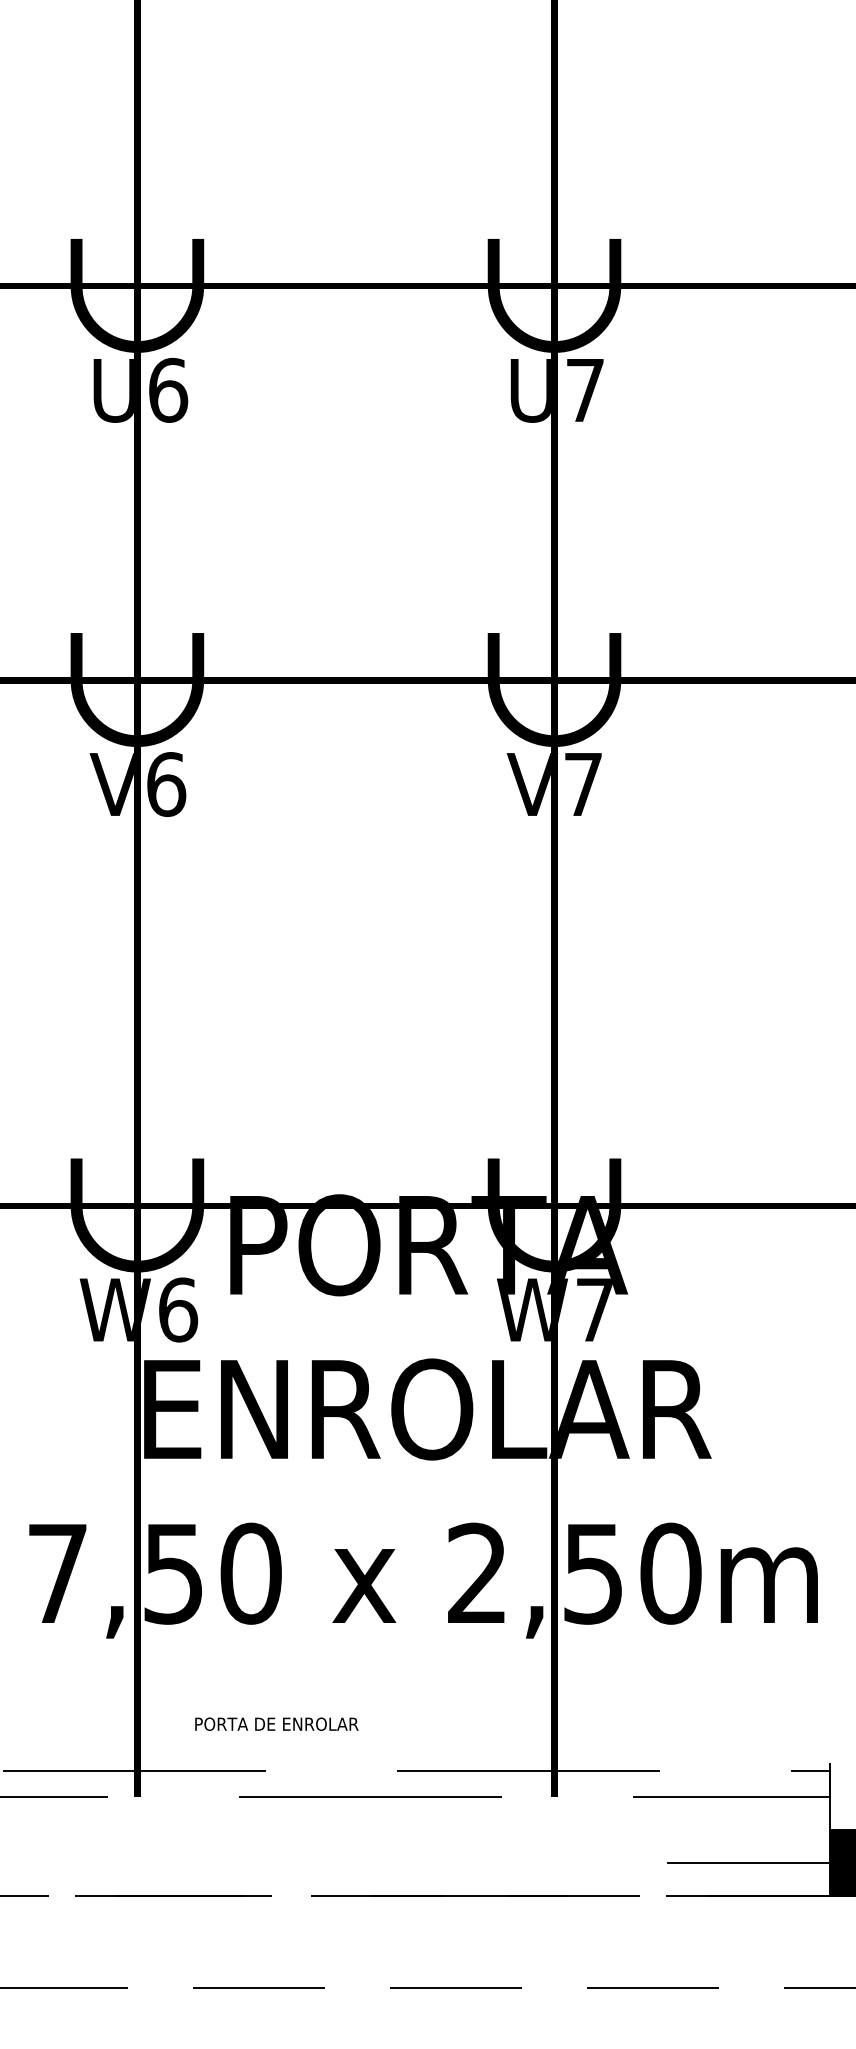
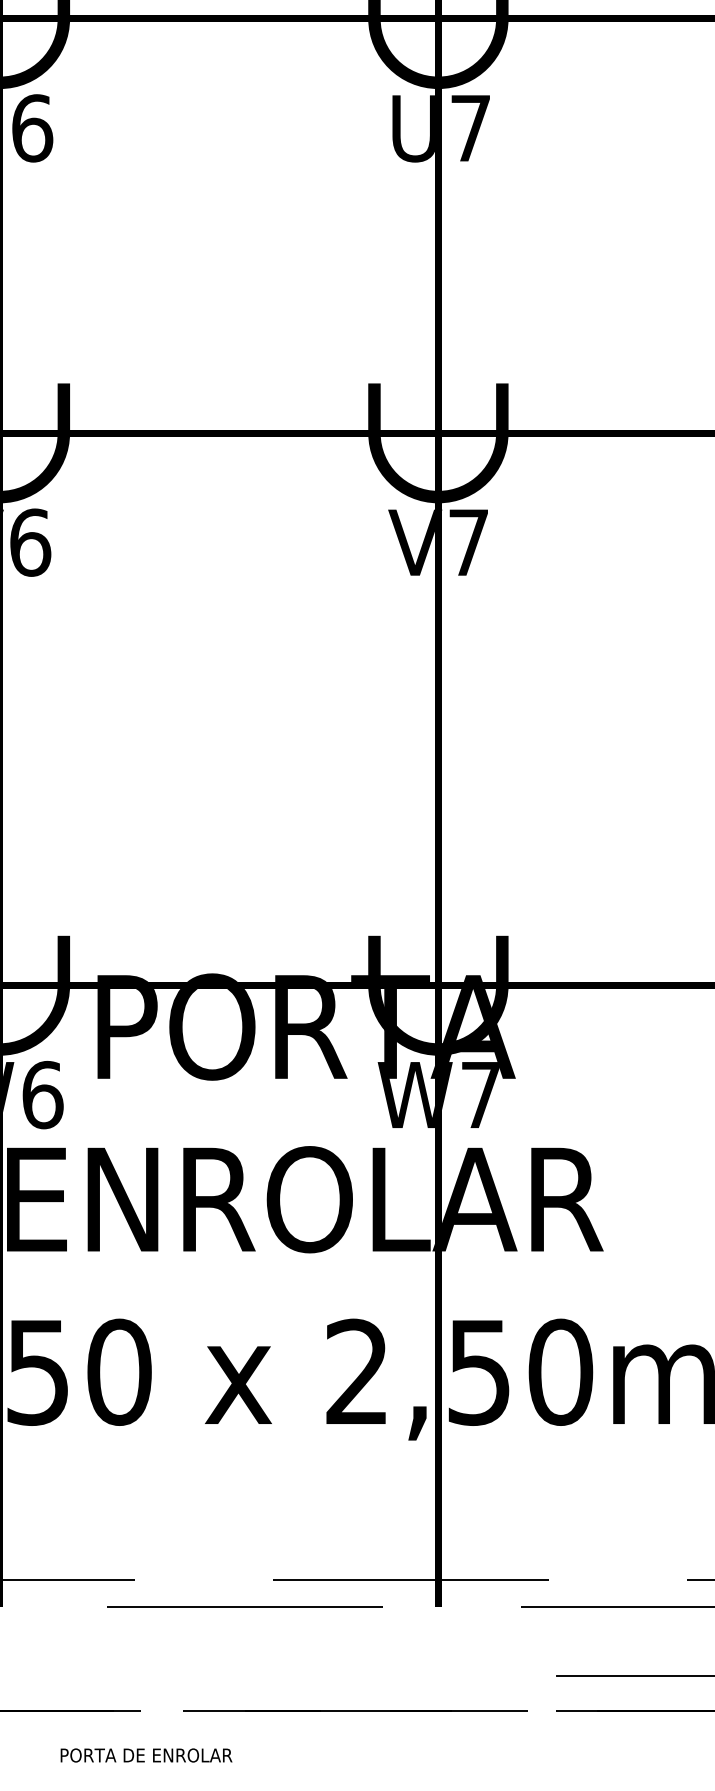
text: (276, 1723) -> (146, 1754), moved

